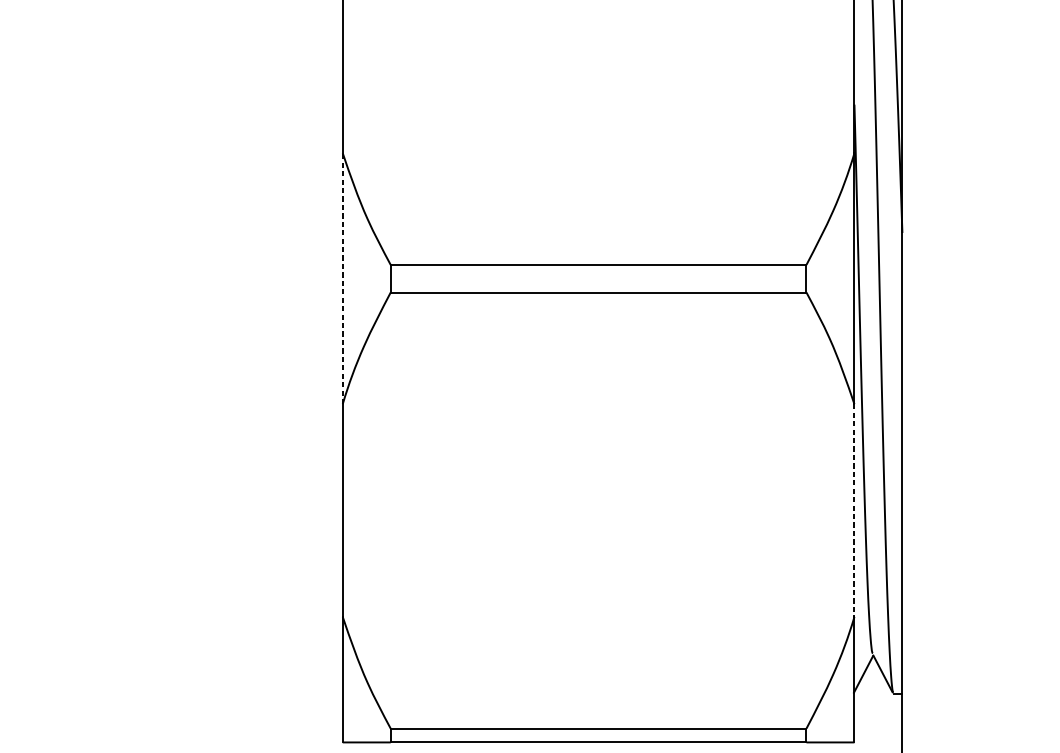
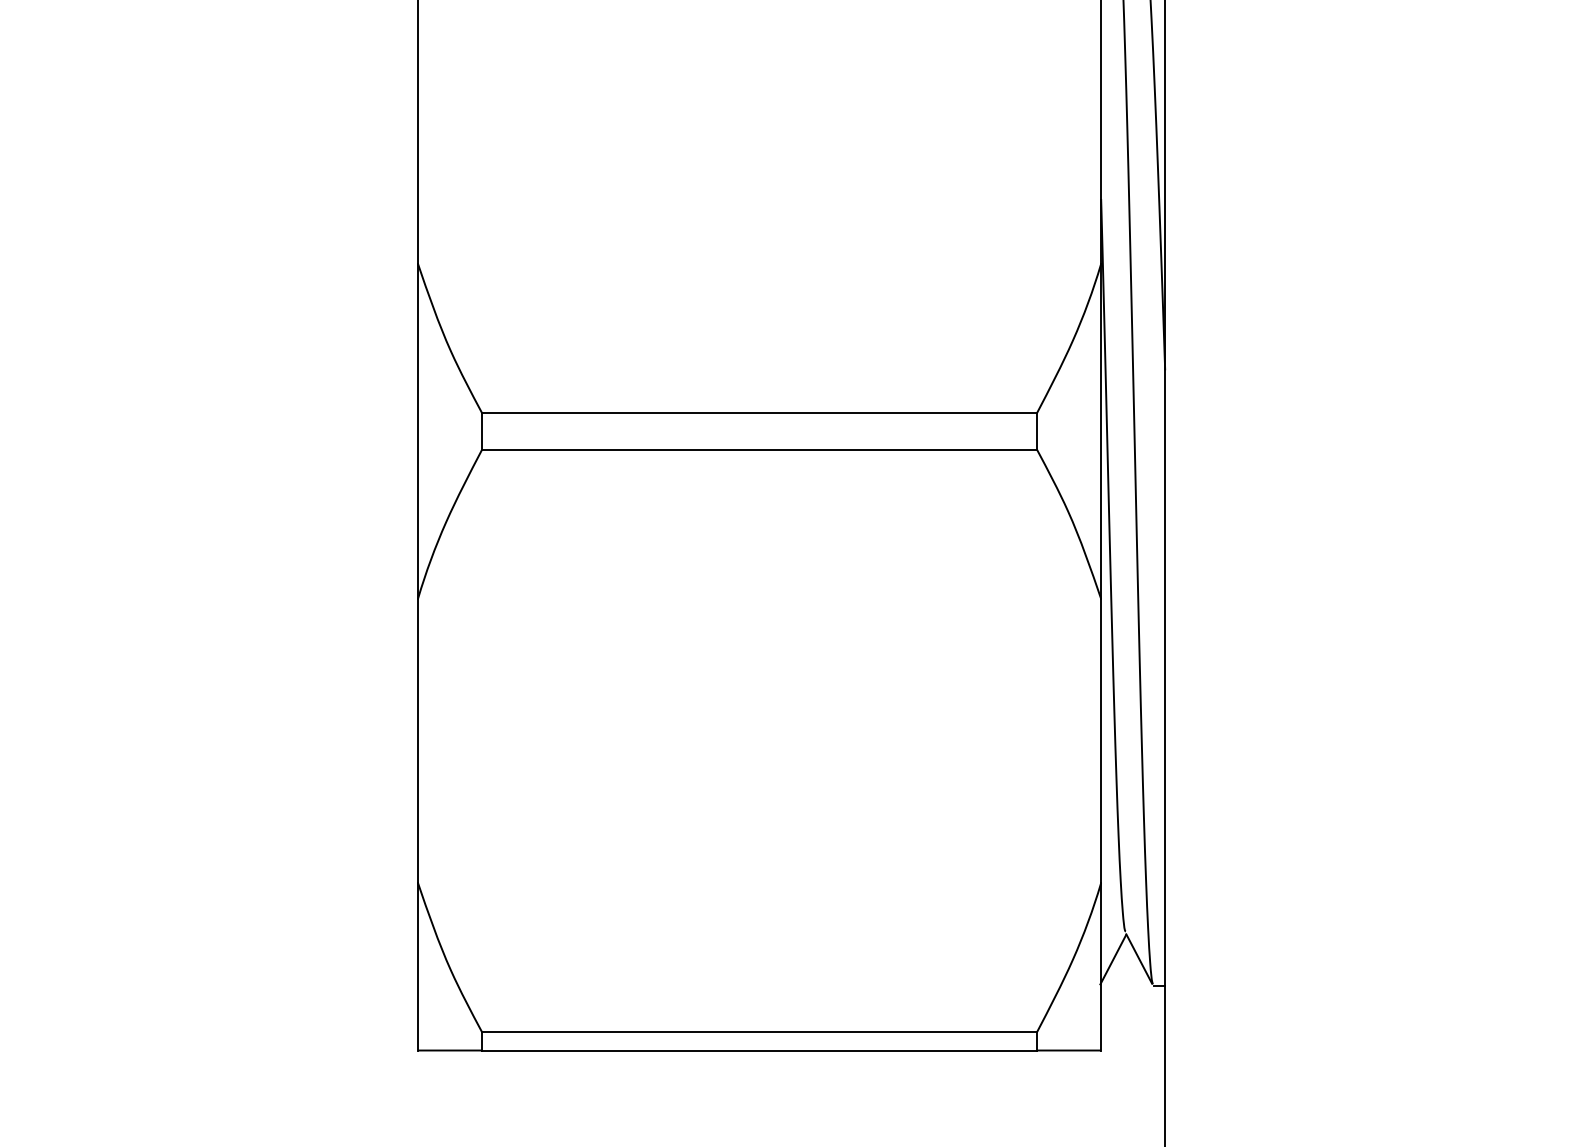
line: (343, 278) -> (418, 431), dashed -> solid
line: (854, 510) -> (1101, 741), dashed -> solid

